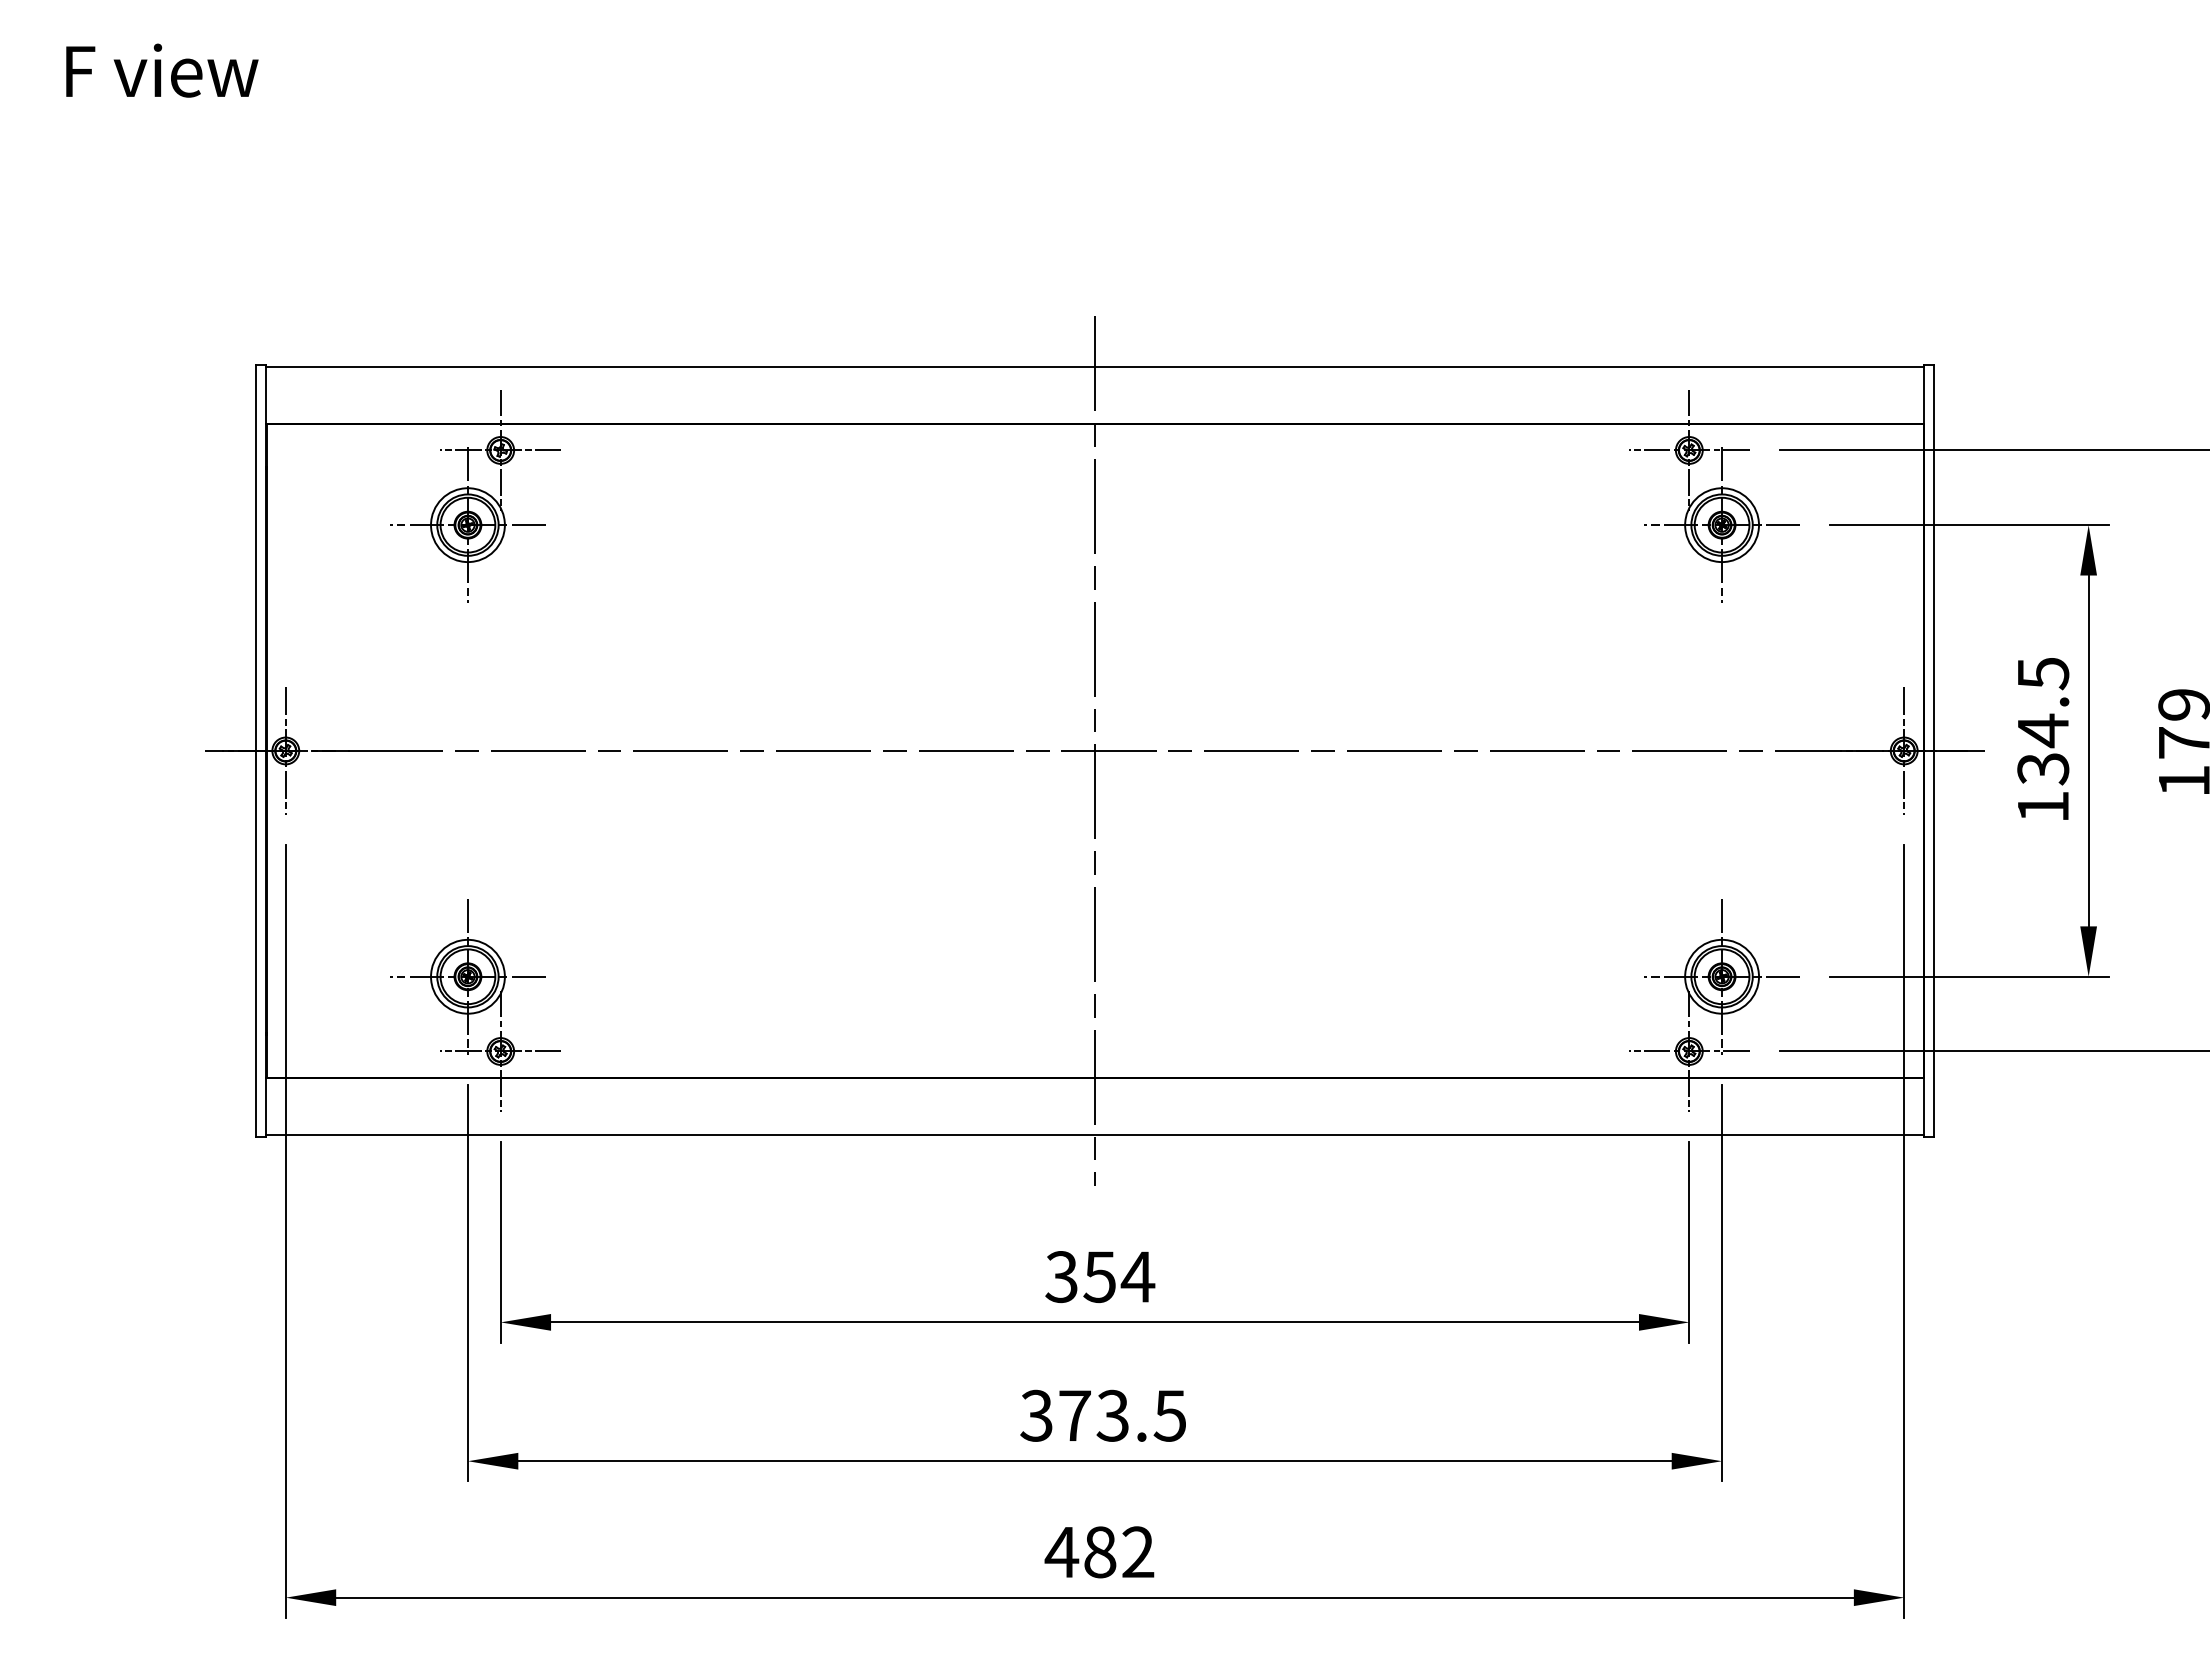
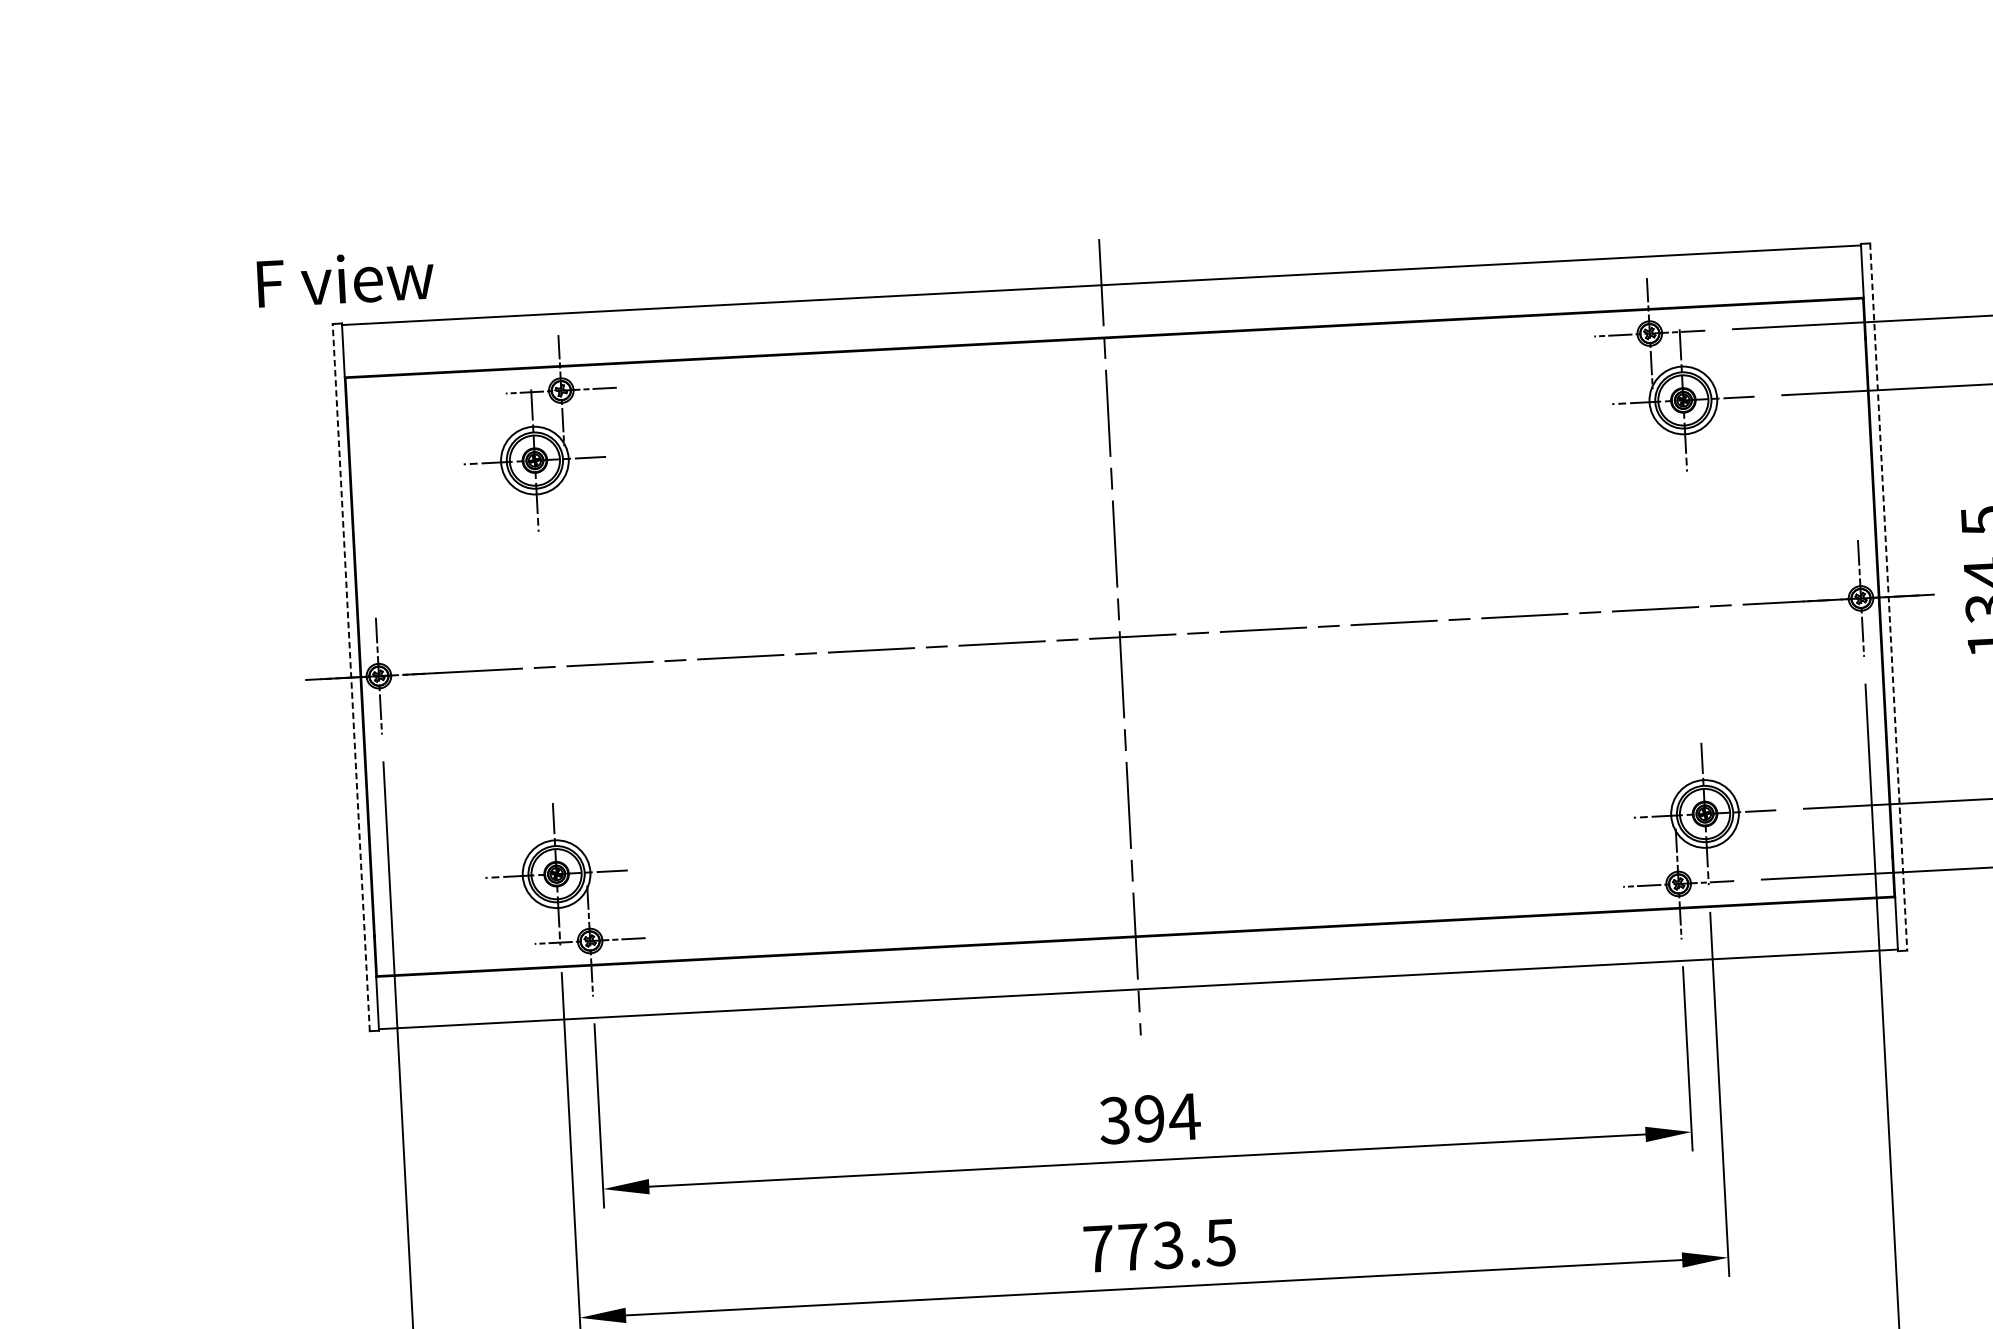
text: (162, 70) -> (345, 278), moved
line: (255, 750) -> (351, 677), solid -> dashed
line: (1934, 751) -> (1888, 597), solid -> dashed
text: (1099, 1277) -> (1149, 1119), 354 -> 394
text: (1036, 1415) -> (1098, 1248), 373.5 -> 773.5

